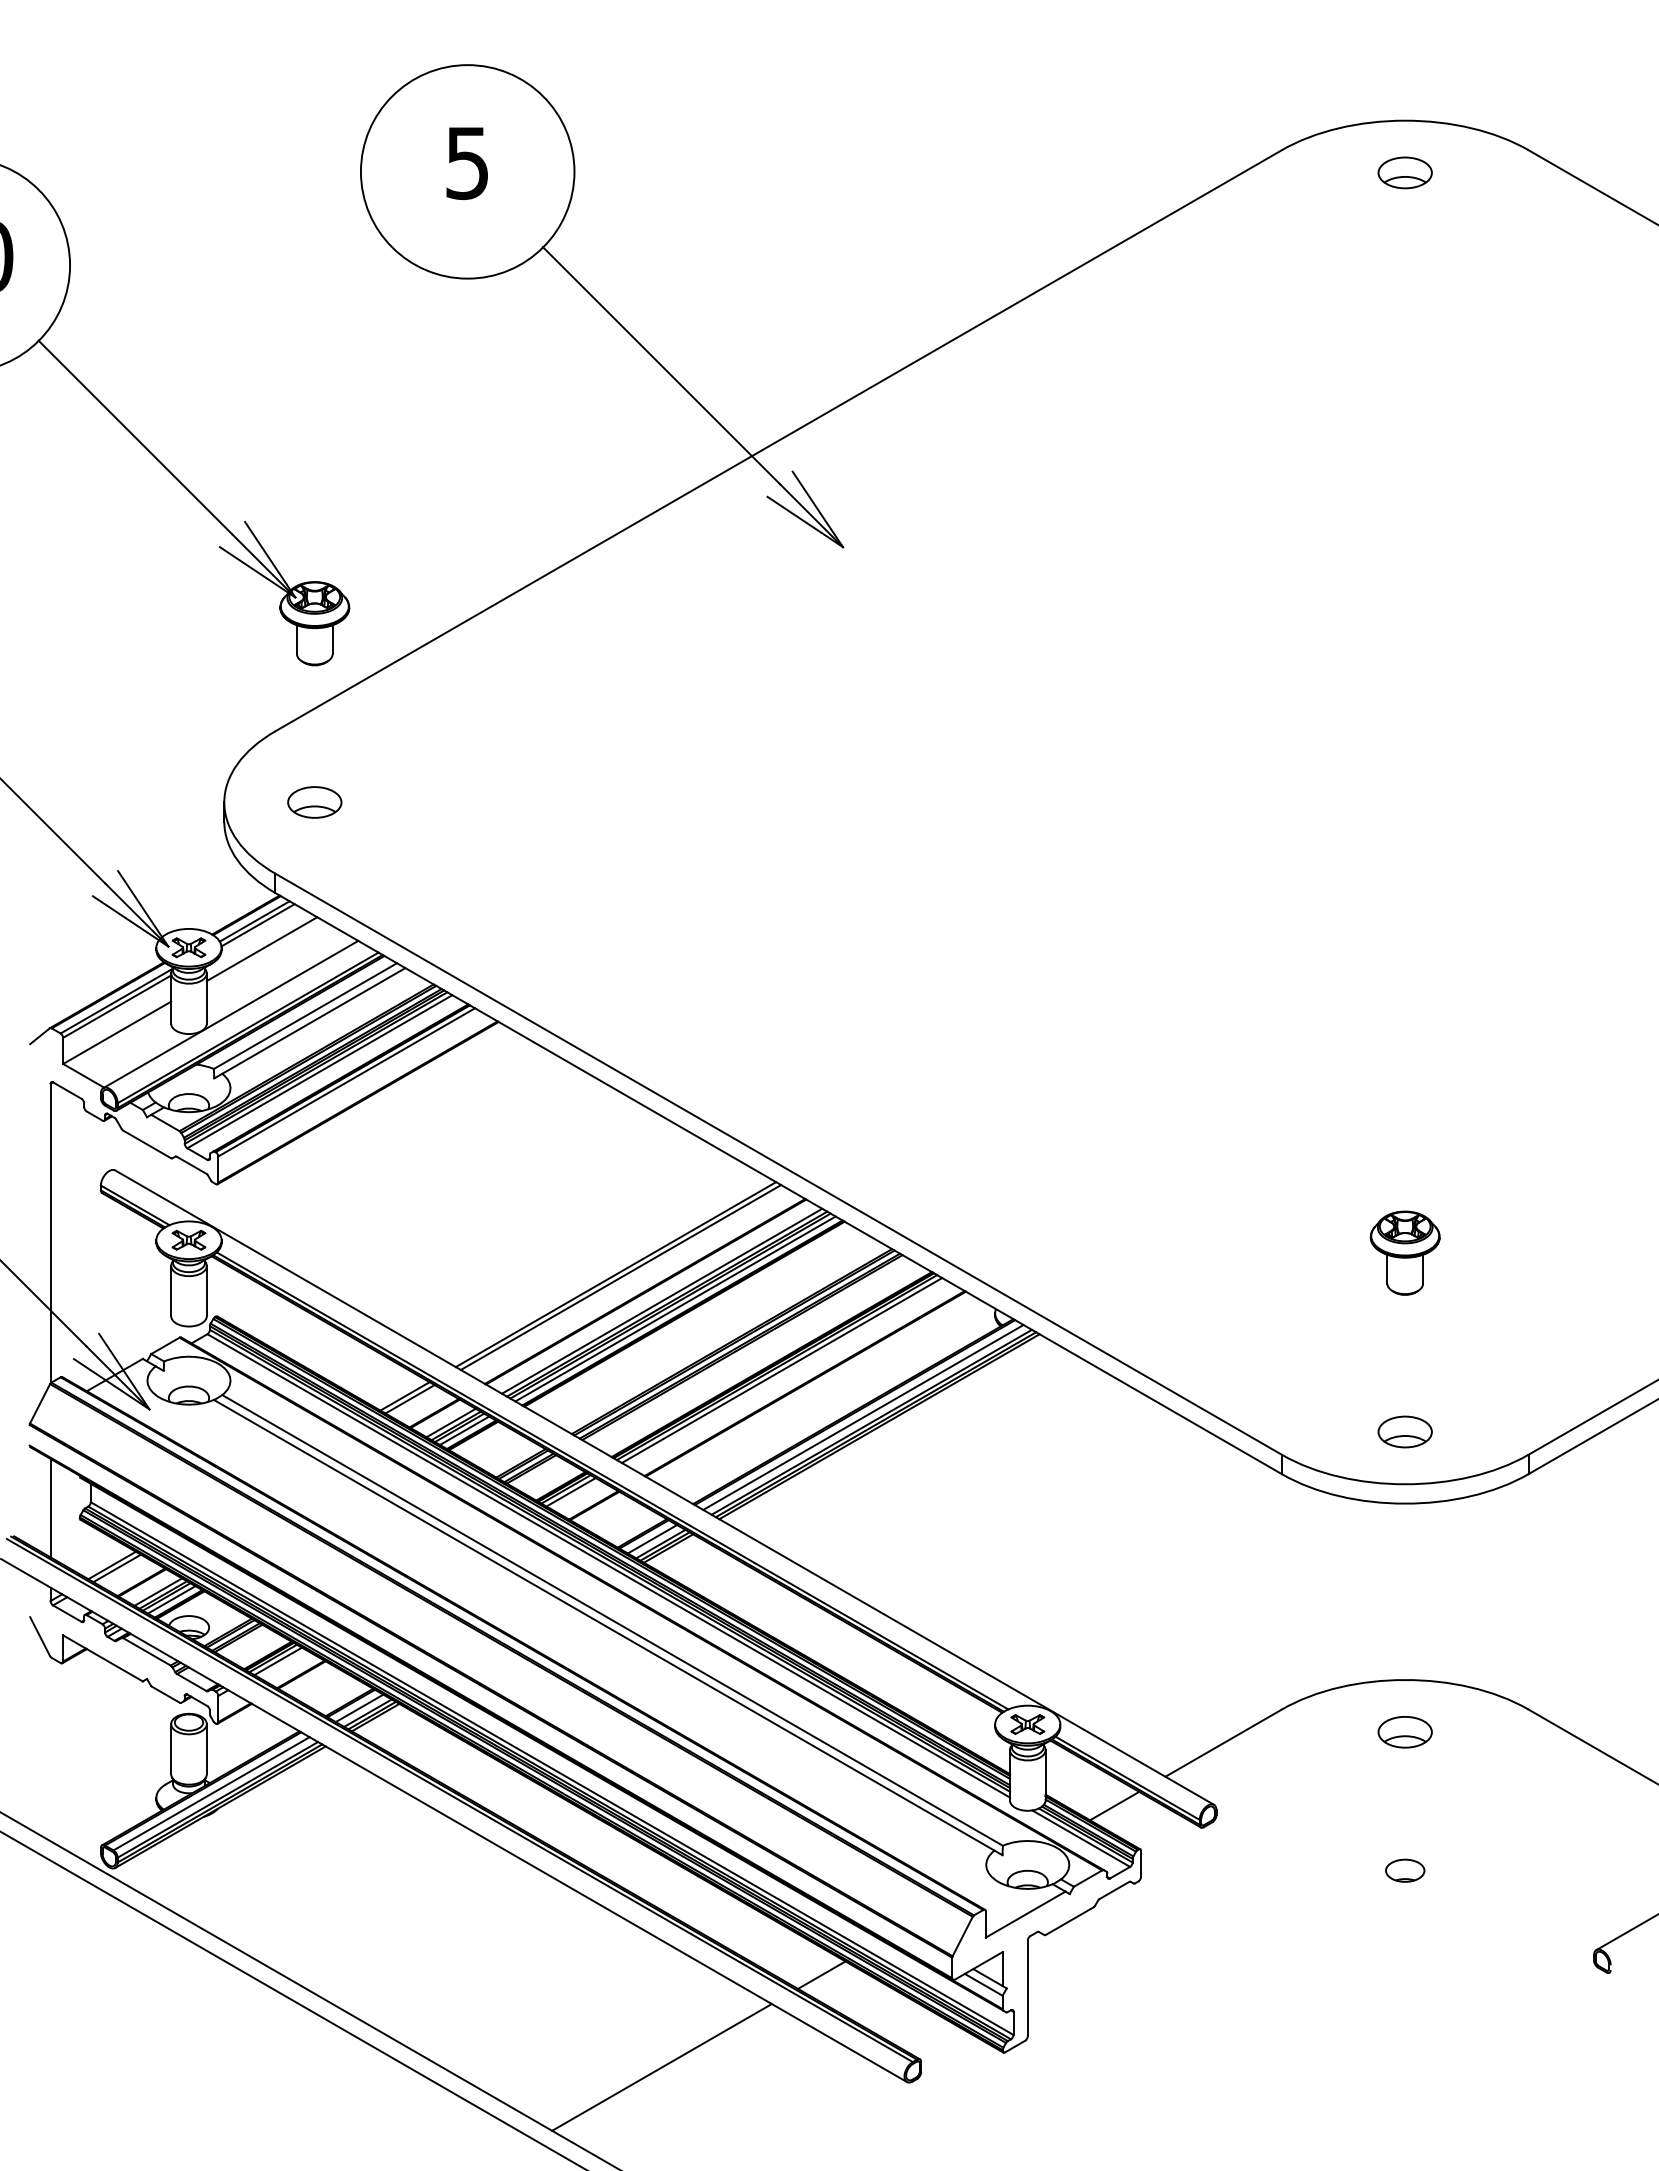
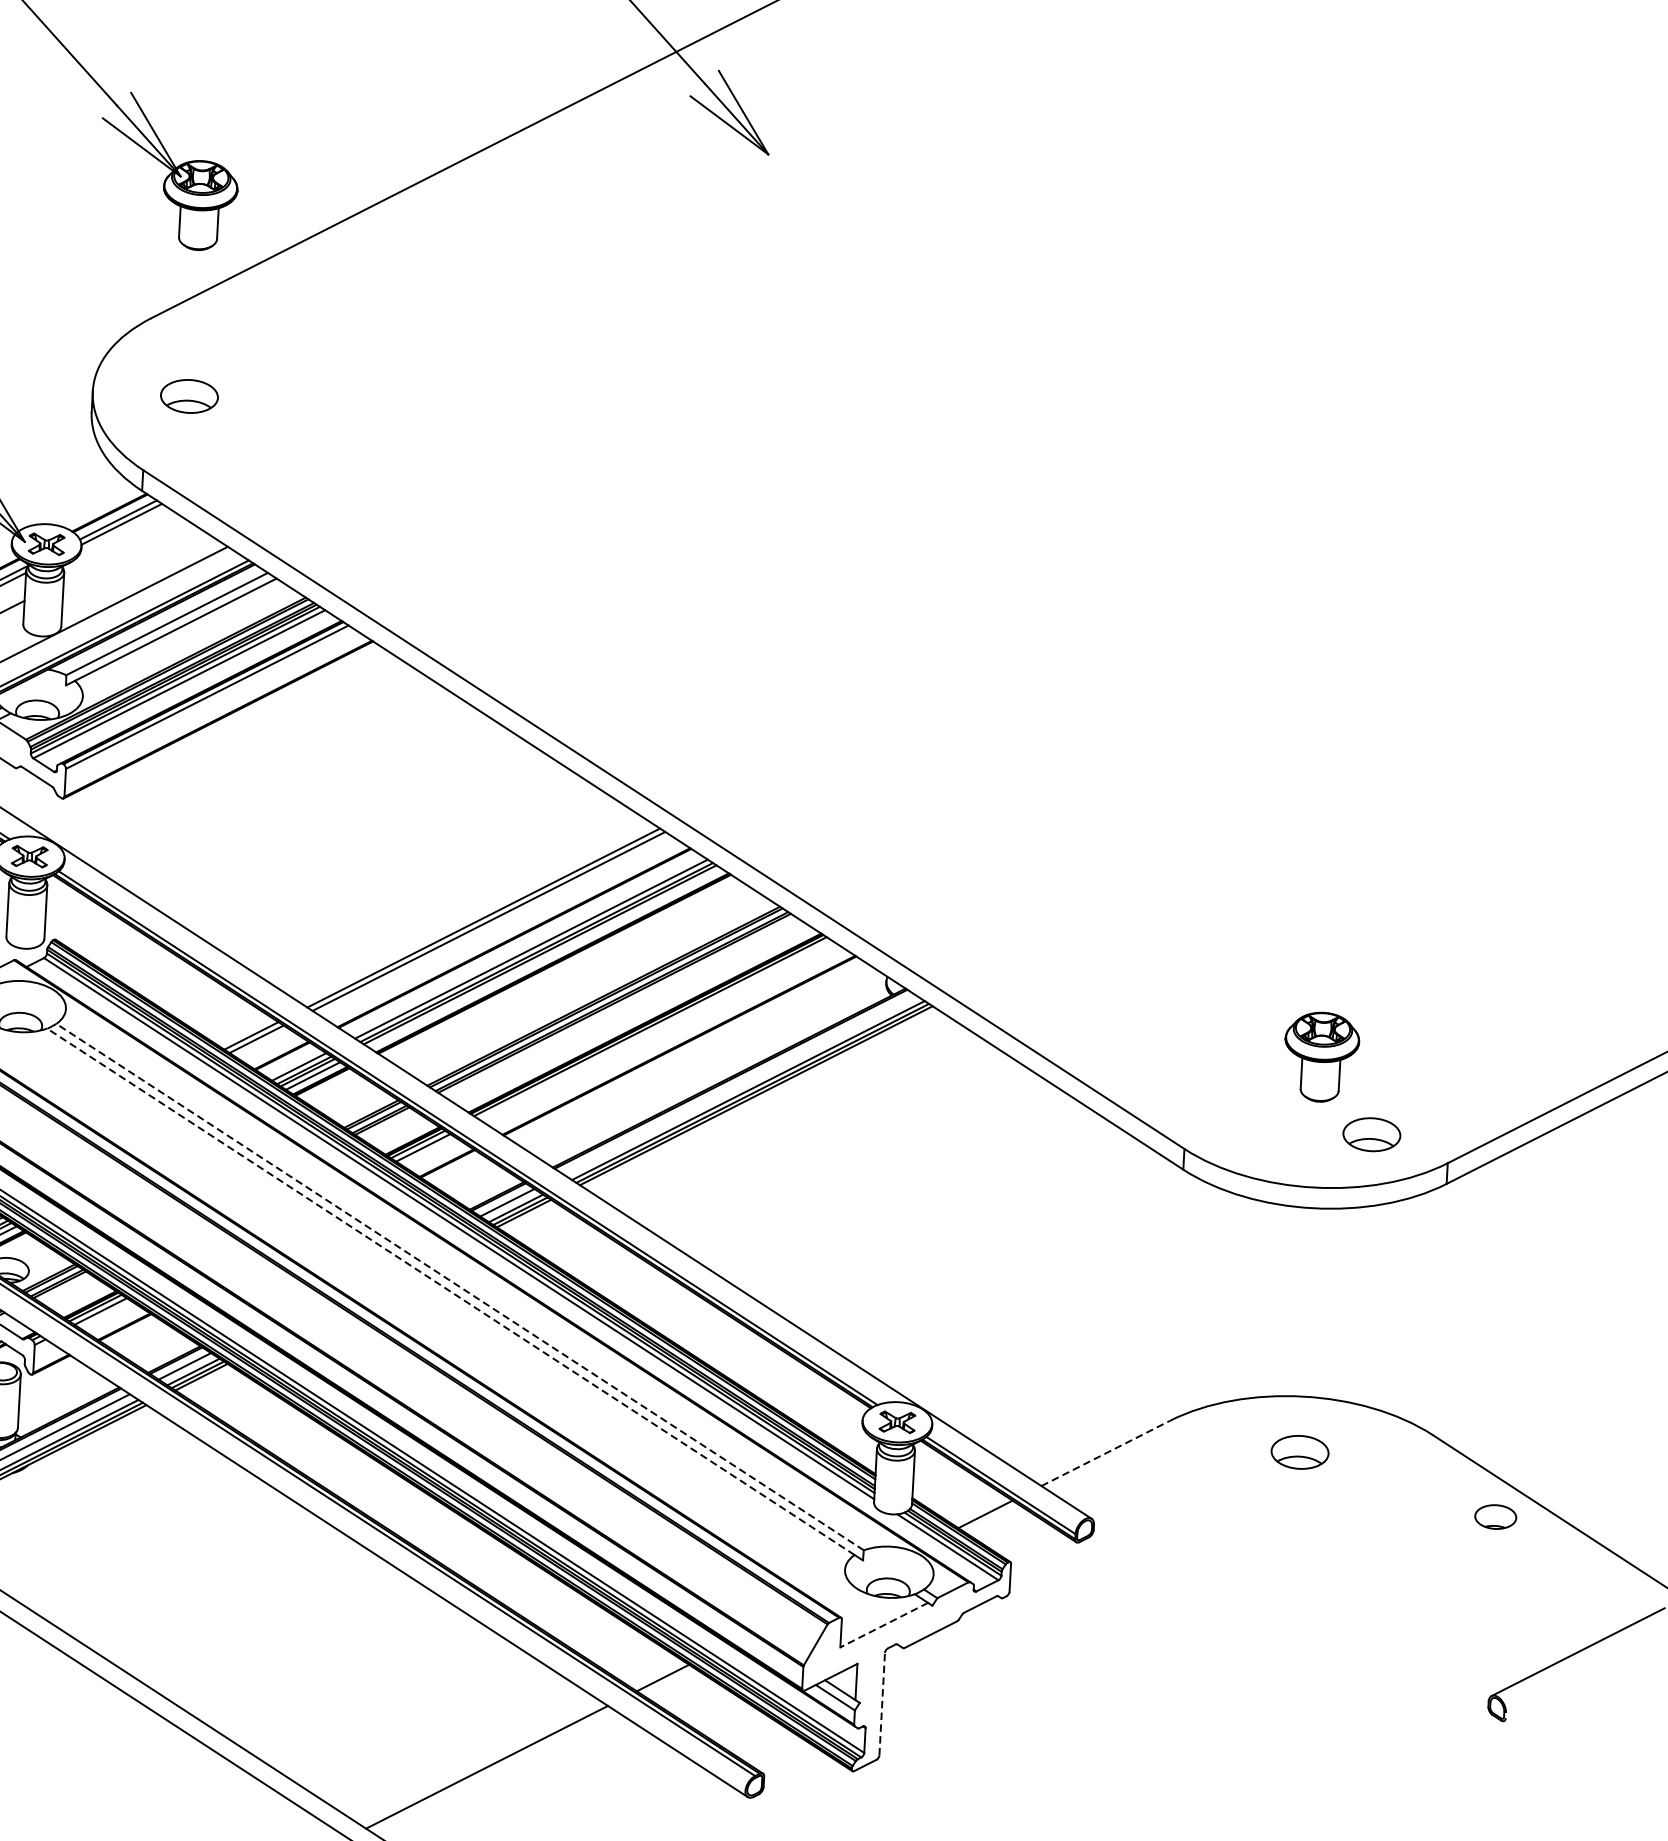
line: (261, 949) -> (124, 550), removed
part: (1404, 1252) -> (1320, 1056), moved
line: (675, 1308) -> (545, 957), removed
line: (781, 1370) -> (654, 1030), removed
line: (863, 1417) -> (739, 1084), removed
part: (1404, 1431) -> (1371, 1134), moved
line: (612, 1620) -> (460, 1287), solid -> dashed
line: (604, 1625) -> (451, 1292), solid -> dashed
line: (1224, 1742) -> (1106, 1452), solid -> dashed
part: (1405, 1870) -> (1496, 1516), moved
line: (1025, 1914) -> (884, 1625), solid -> dashed
line: (1027, 1988) -> (881, 1704), solid -> dashed

